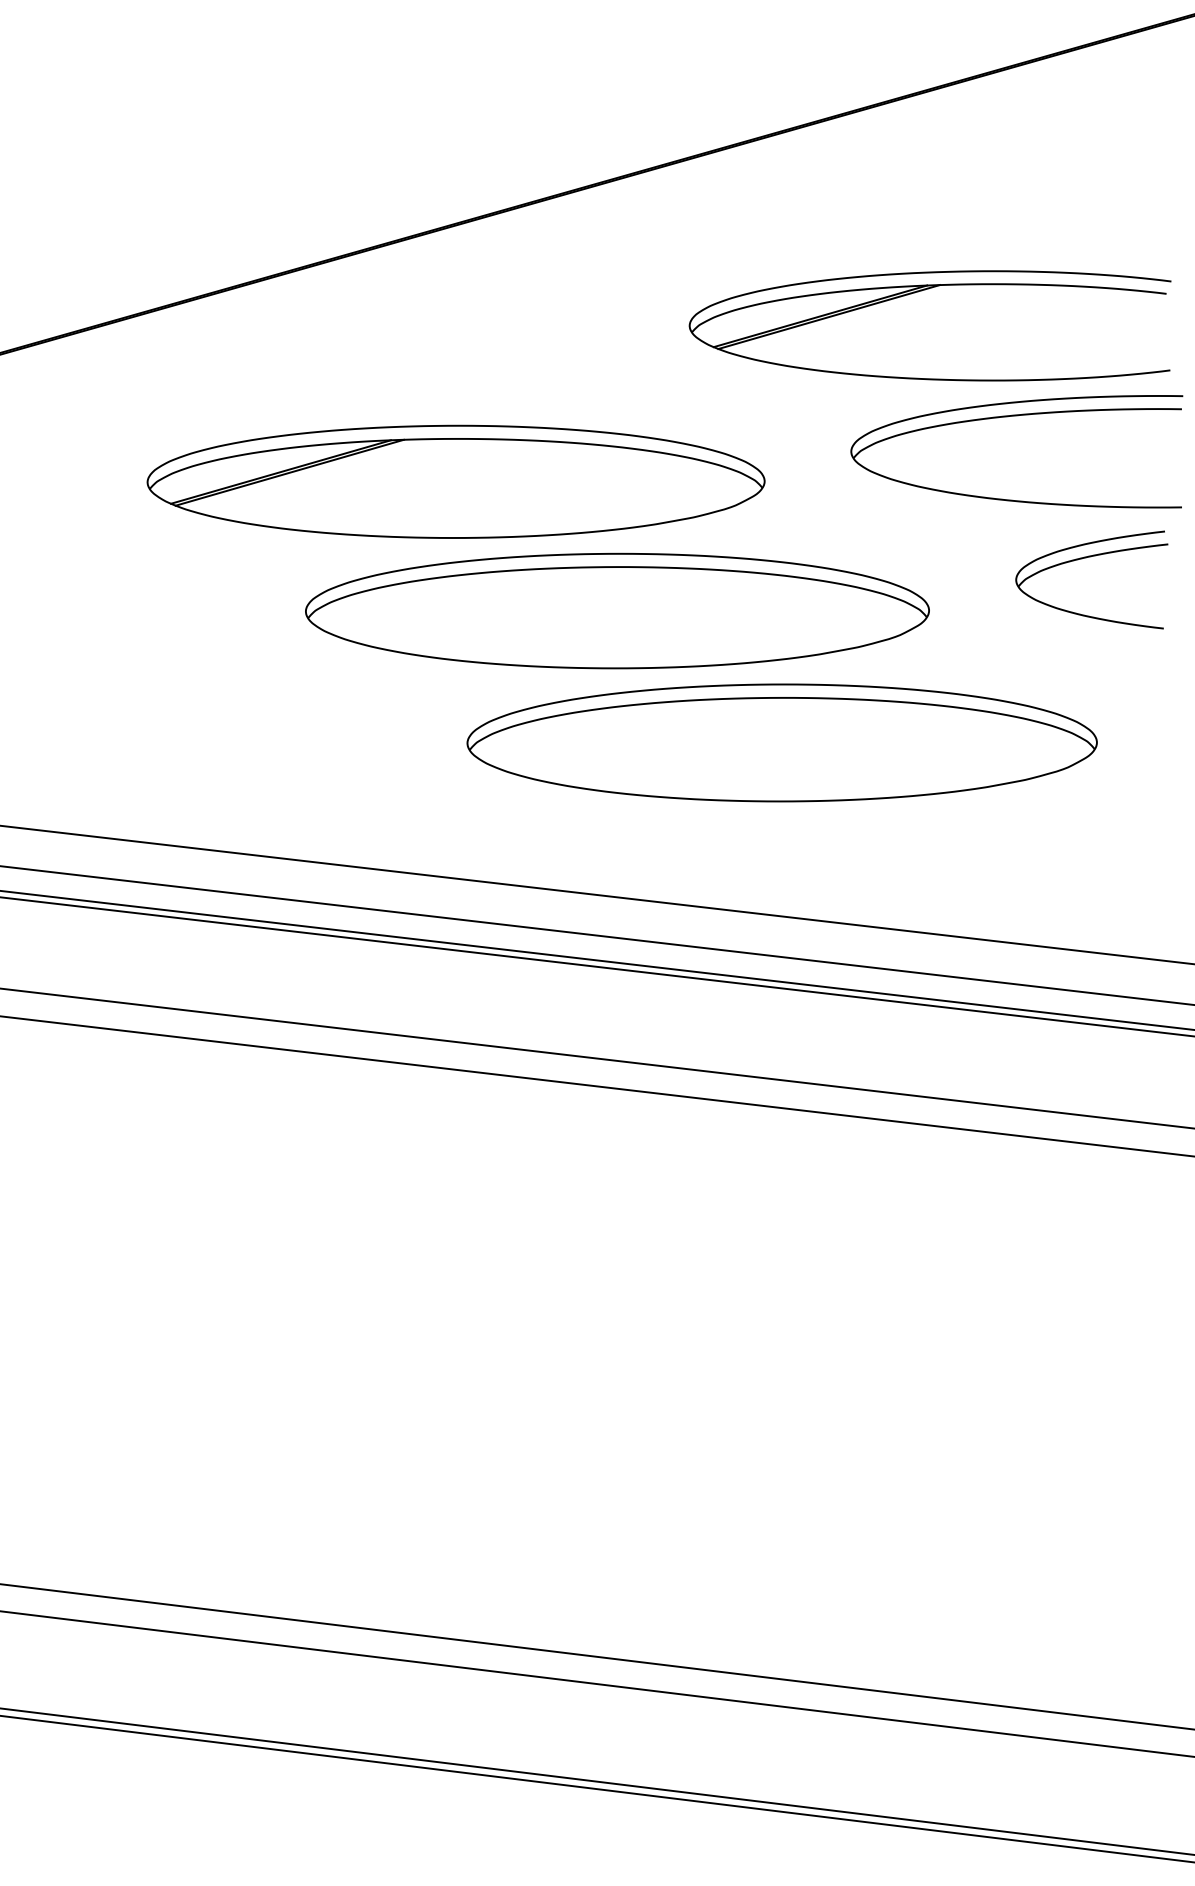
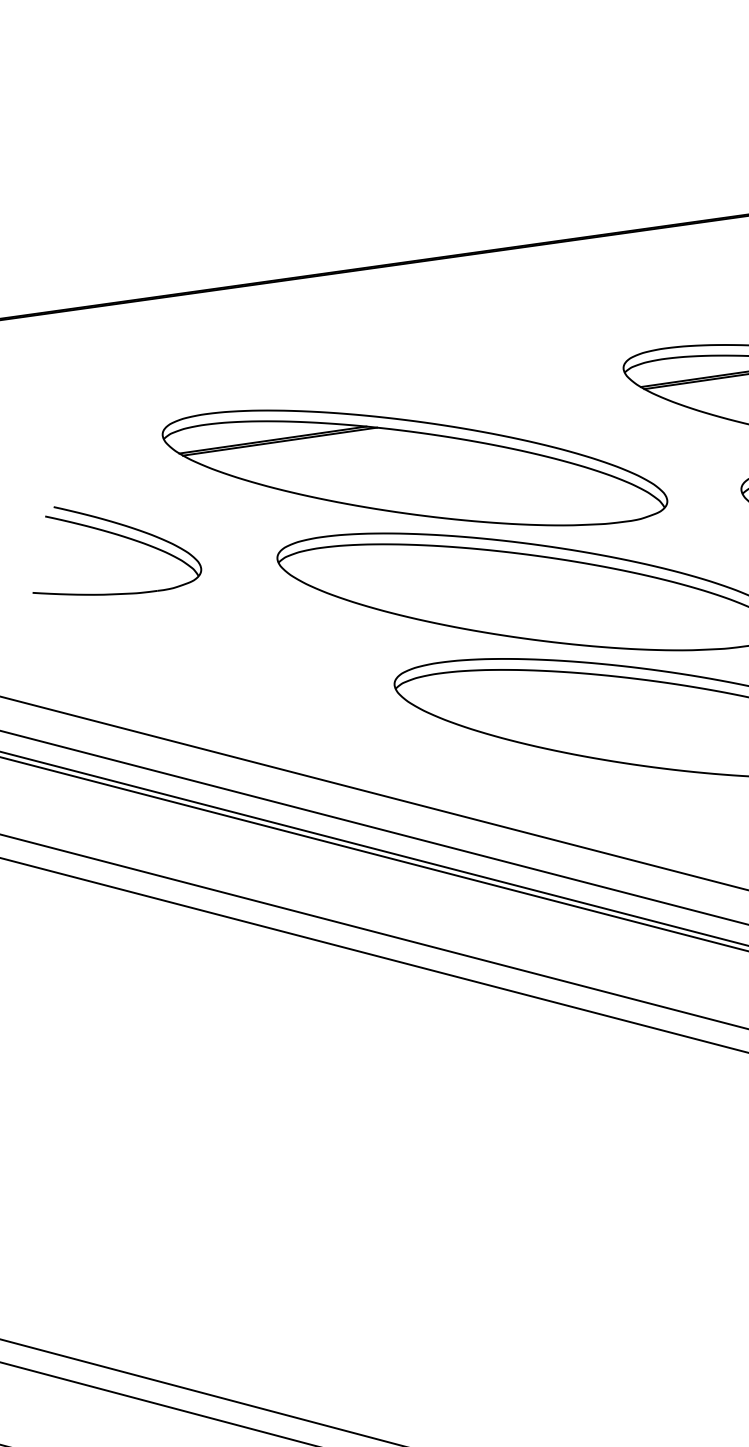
part: (120, 614) -> (125, 538), added

